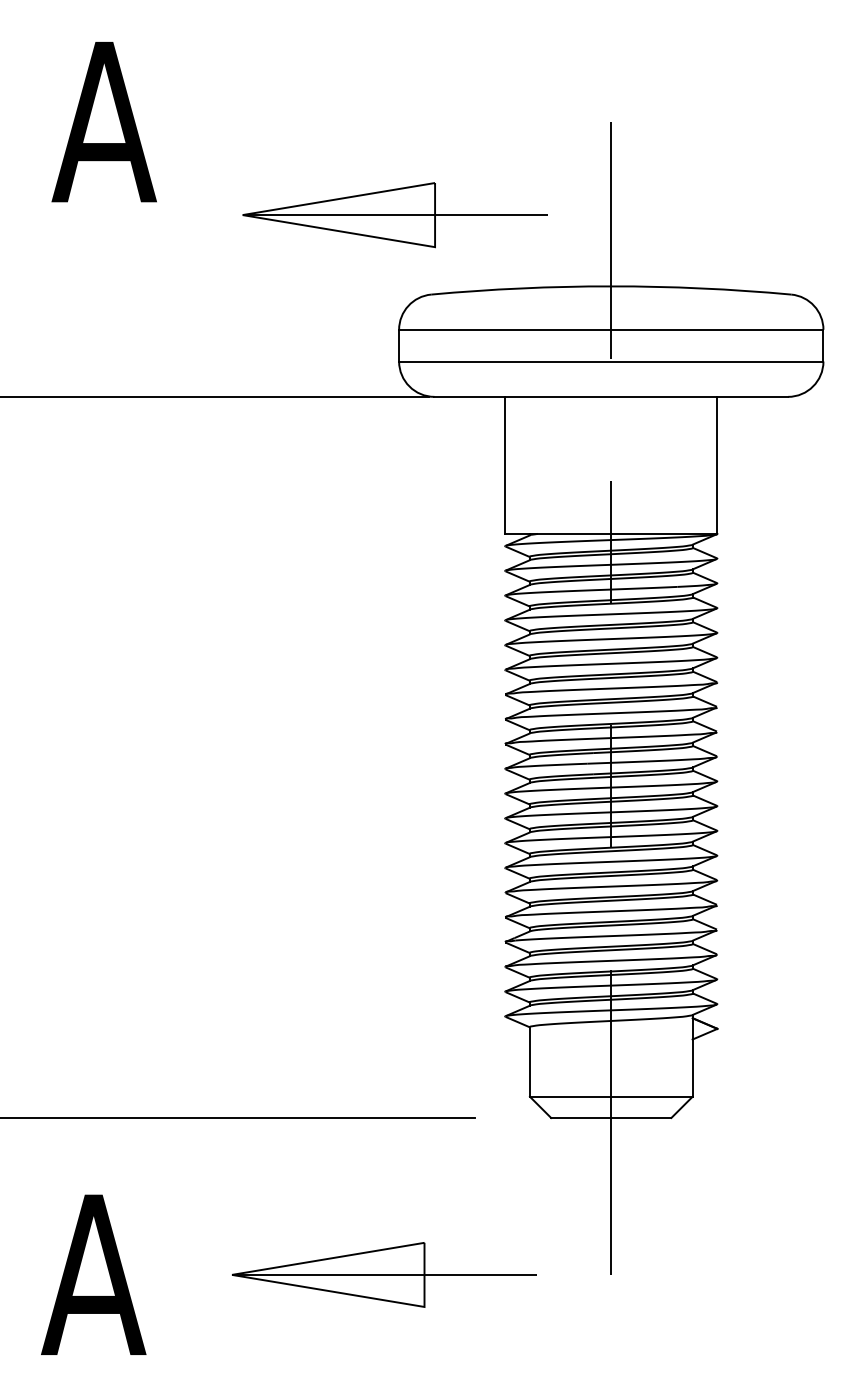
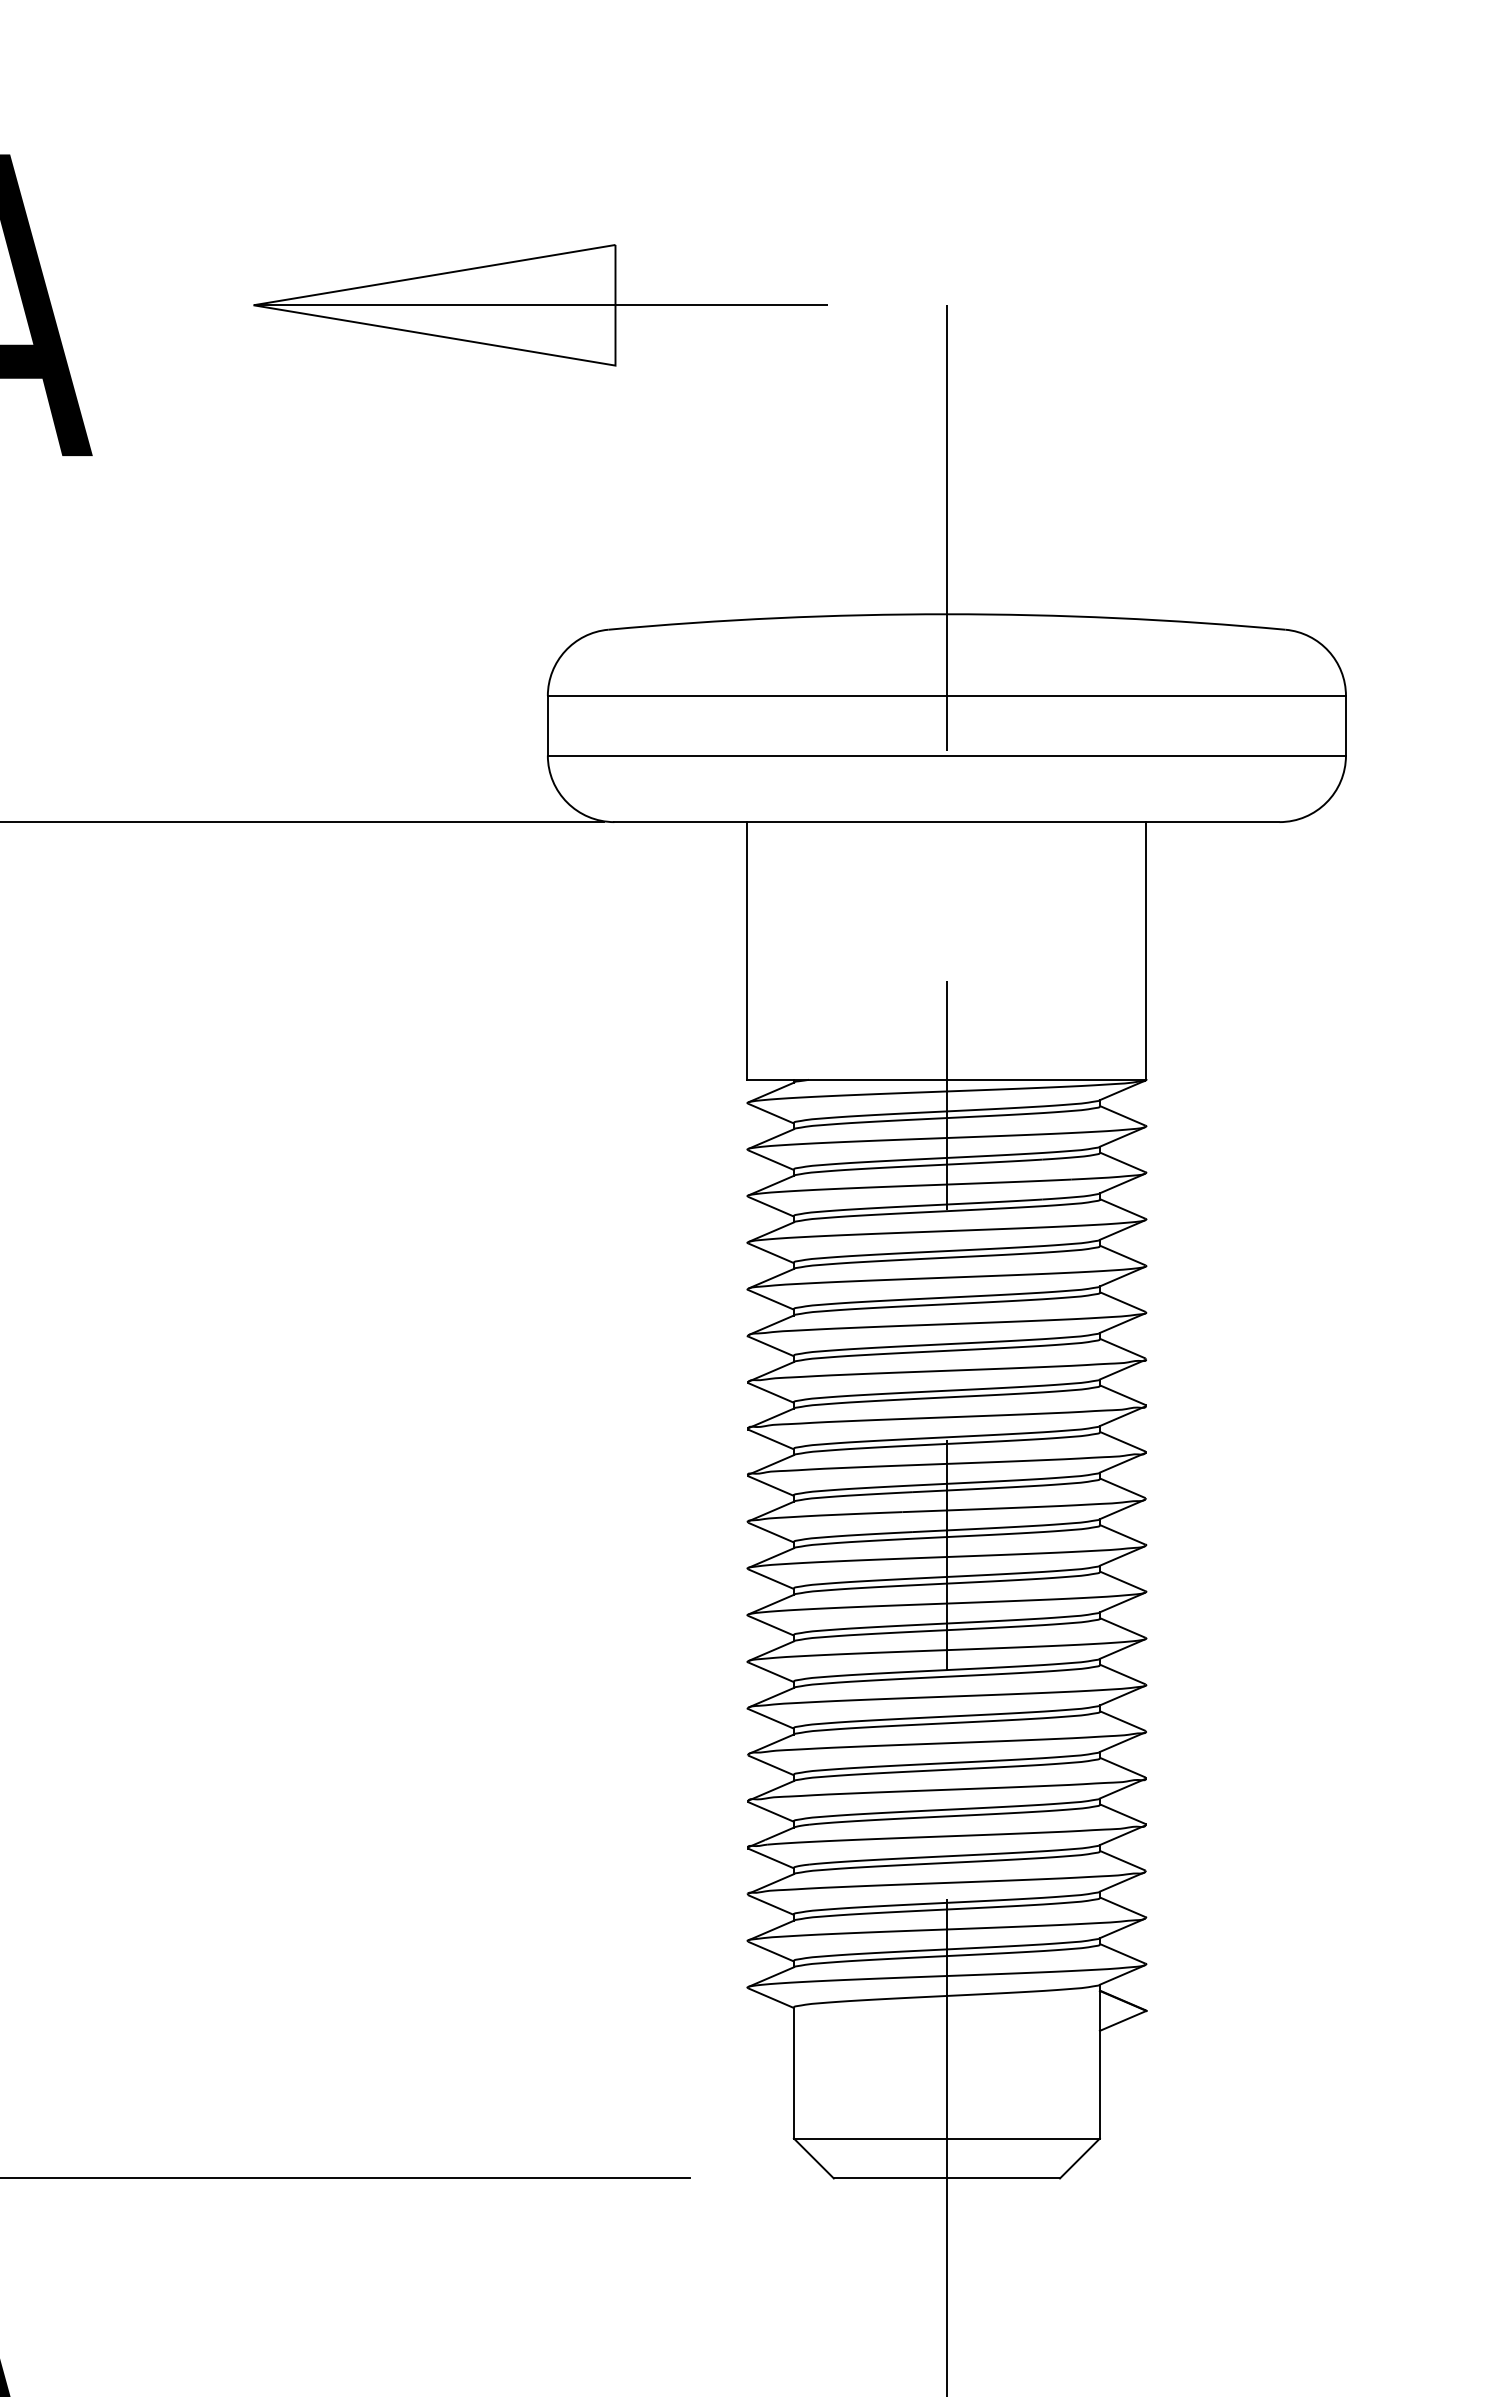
part: (394, 215) -> (539, 306), moved

